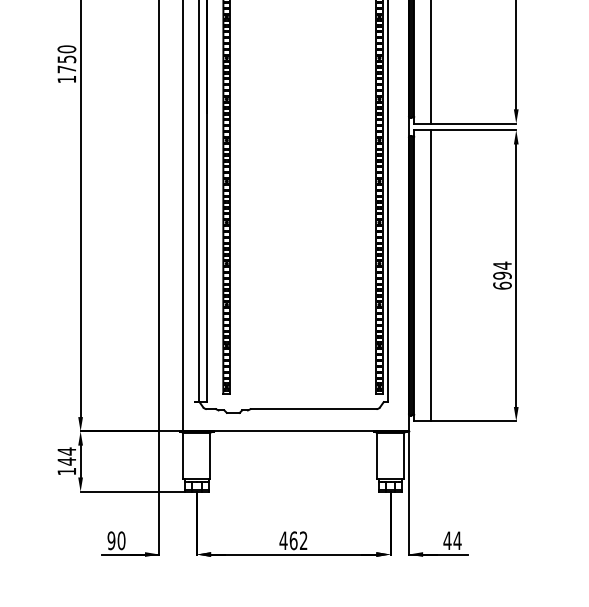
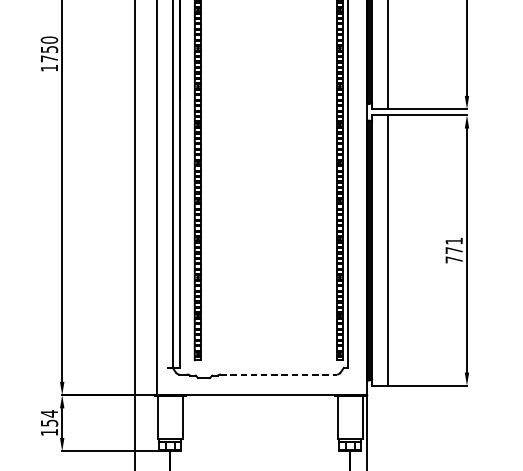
text: (502, 275) -> (454, 250), 694 -> 771
line: (313, 409) -> (278, 374), solid -> dashed
text: (66, 461) -> (49, 423), 144 -> 154

